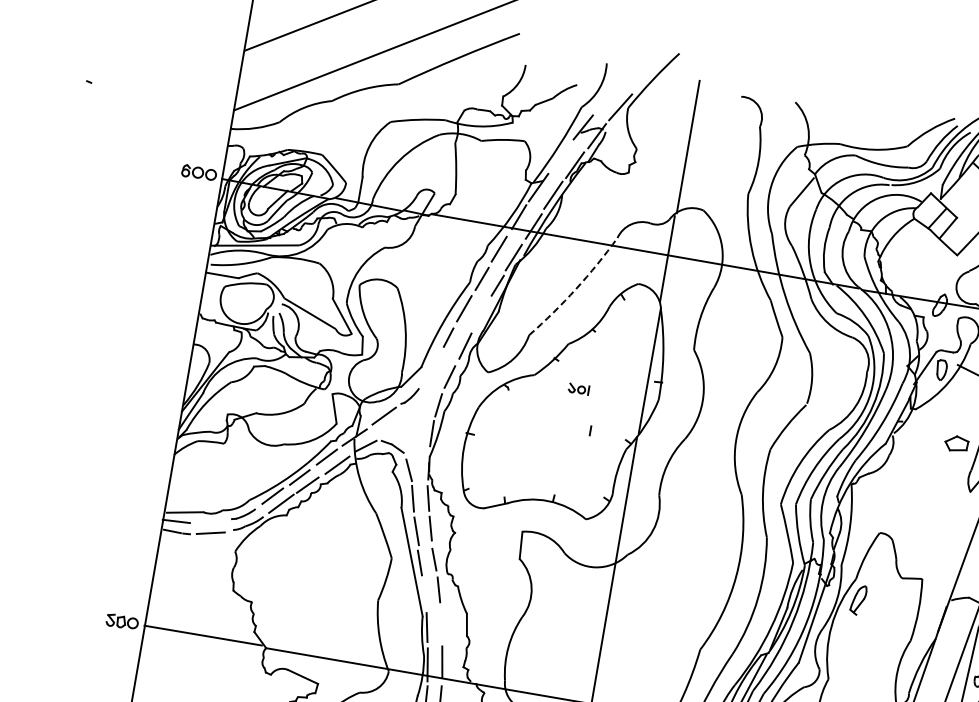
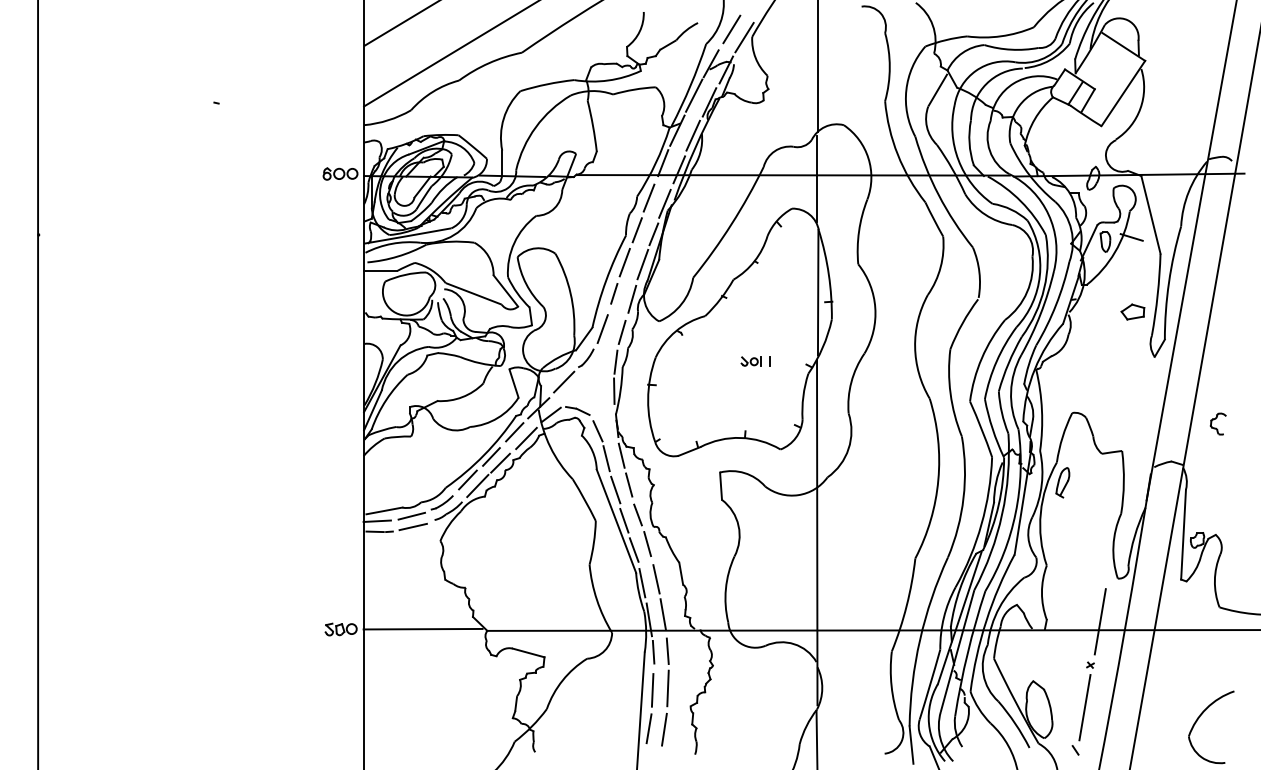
line: (609, 97) -> (731, 29), added
line: (561, 155) -> (694, 95), added
arc: (575, 289) -> (731, 224), dashed -> solid
line: (481, 313) -> (642, 264), added
line: (430, 370) -> (602, 329), added
part: (577, 389) -> (750, 361), moved
line: (211, 521) -> (411, 515), added
line: (424, 592) -> (633, 549), added
line: (441, 626) -> (656, 579), added

